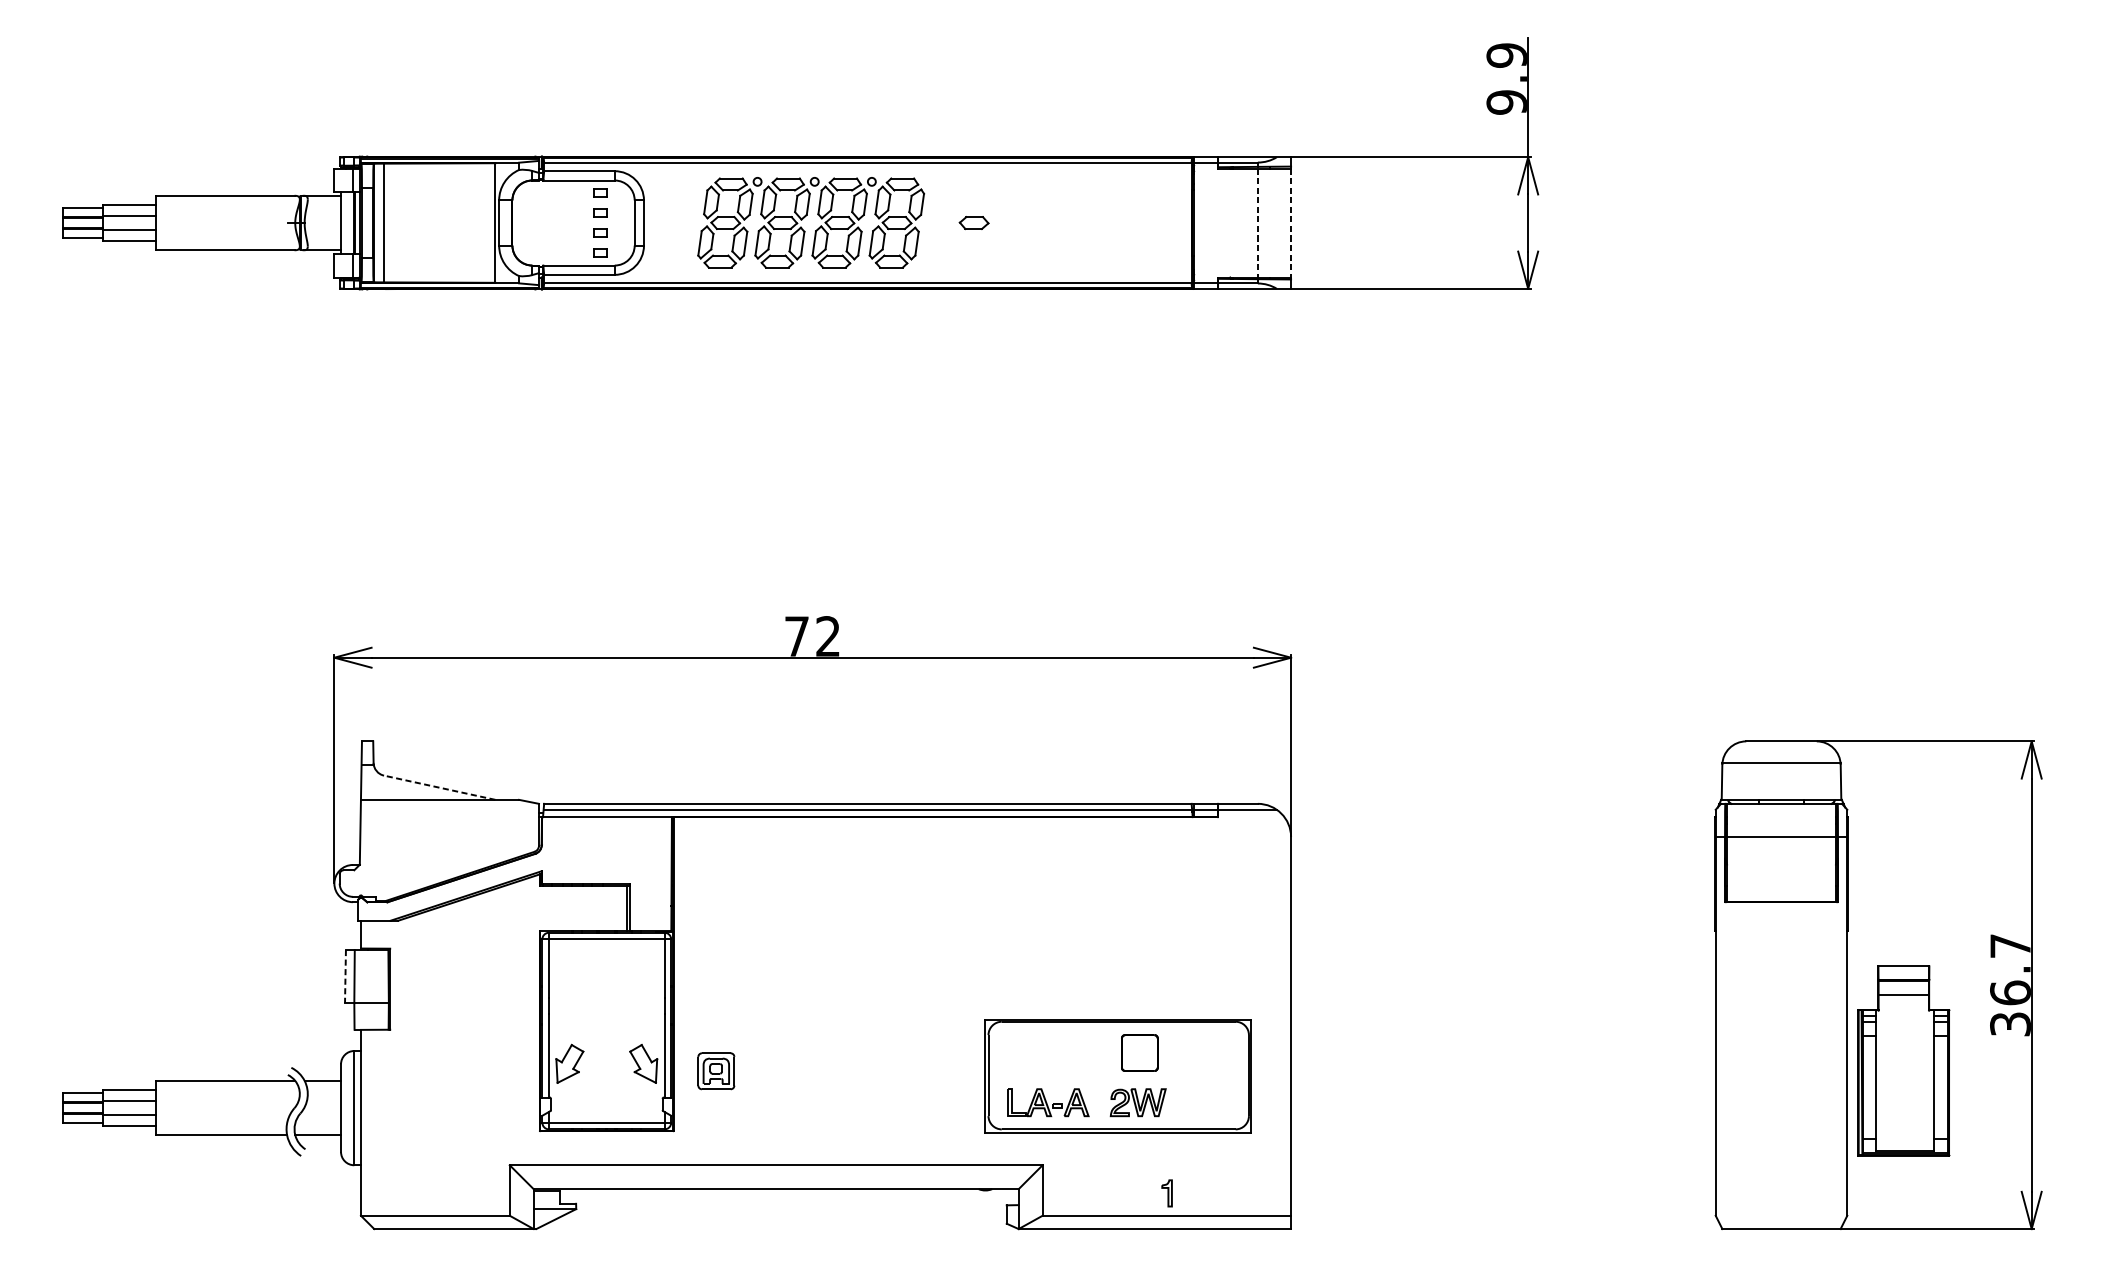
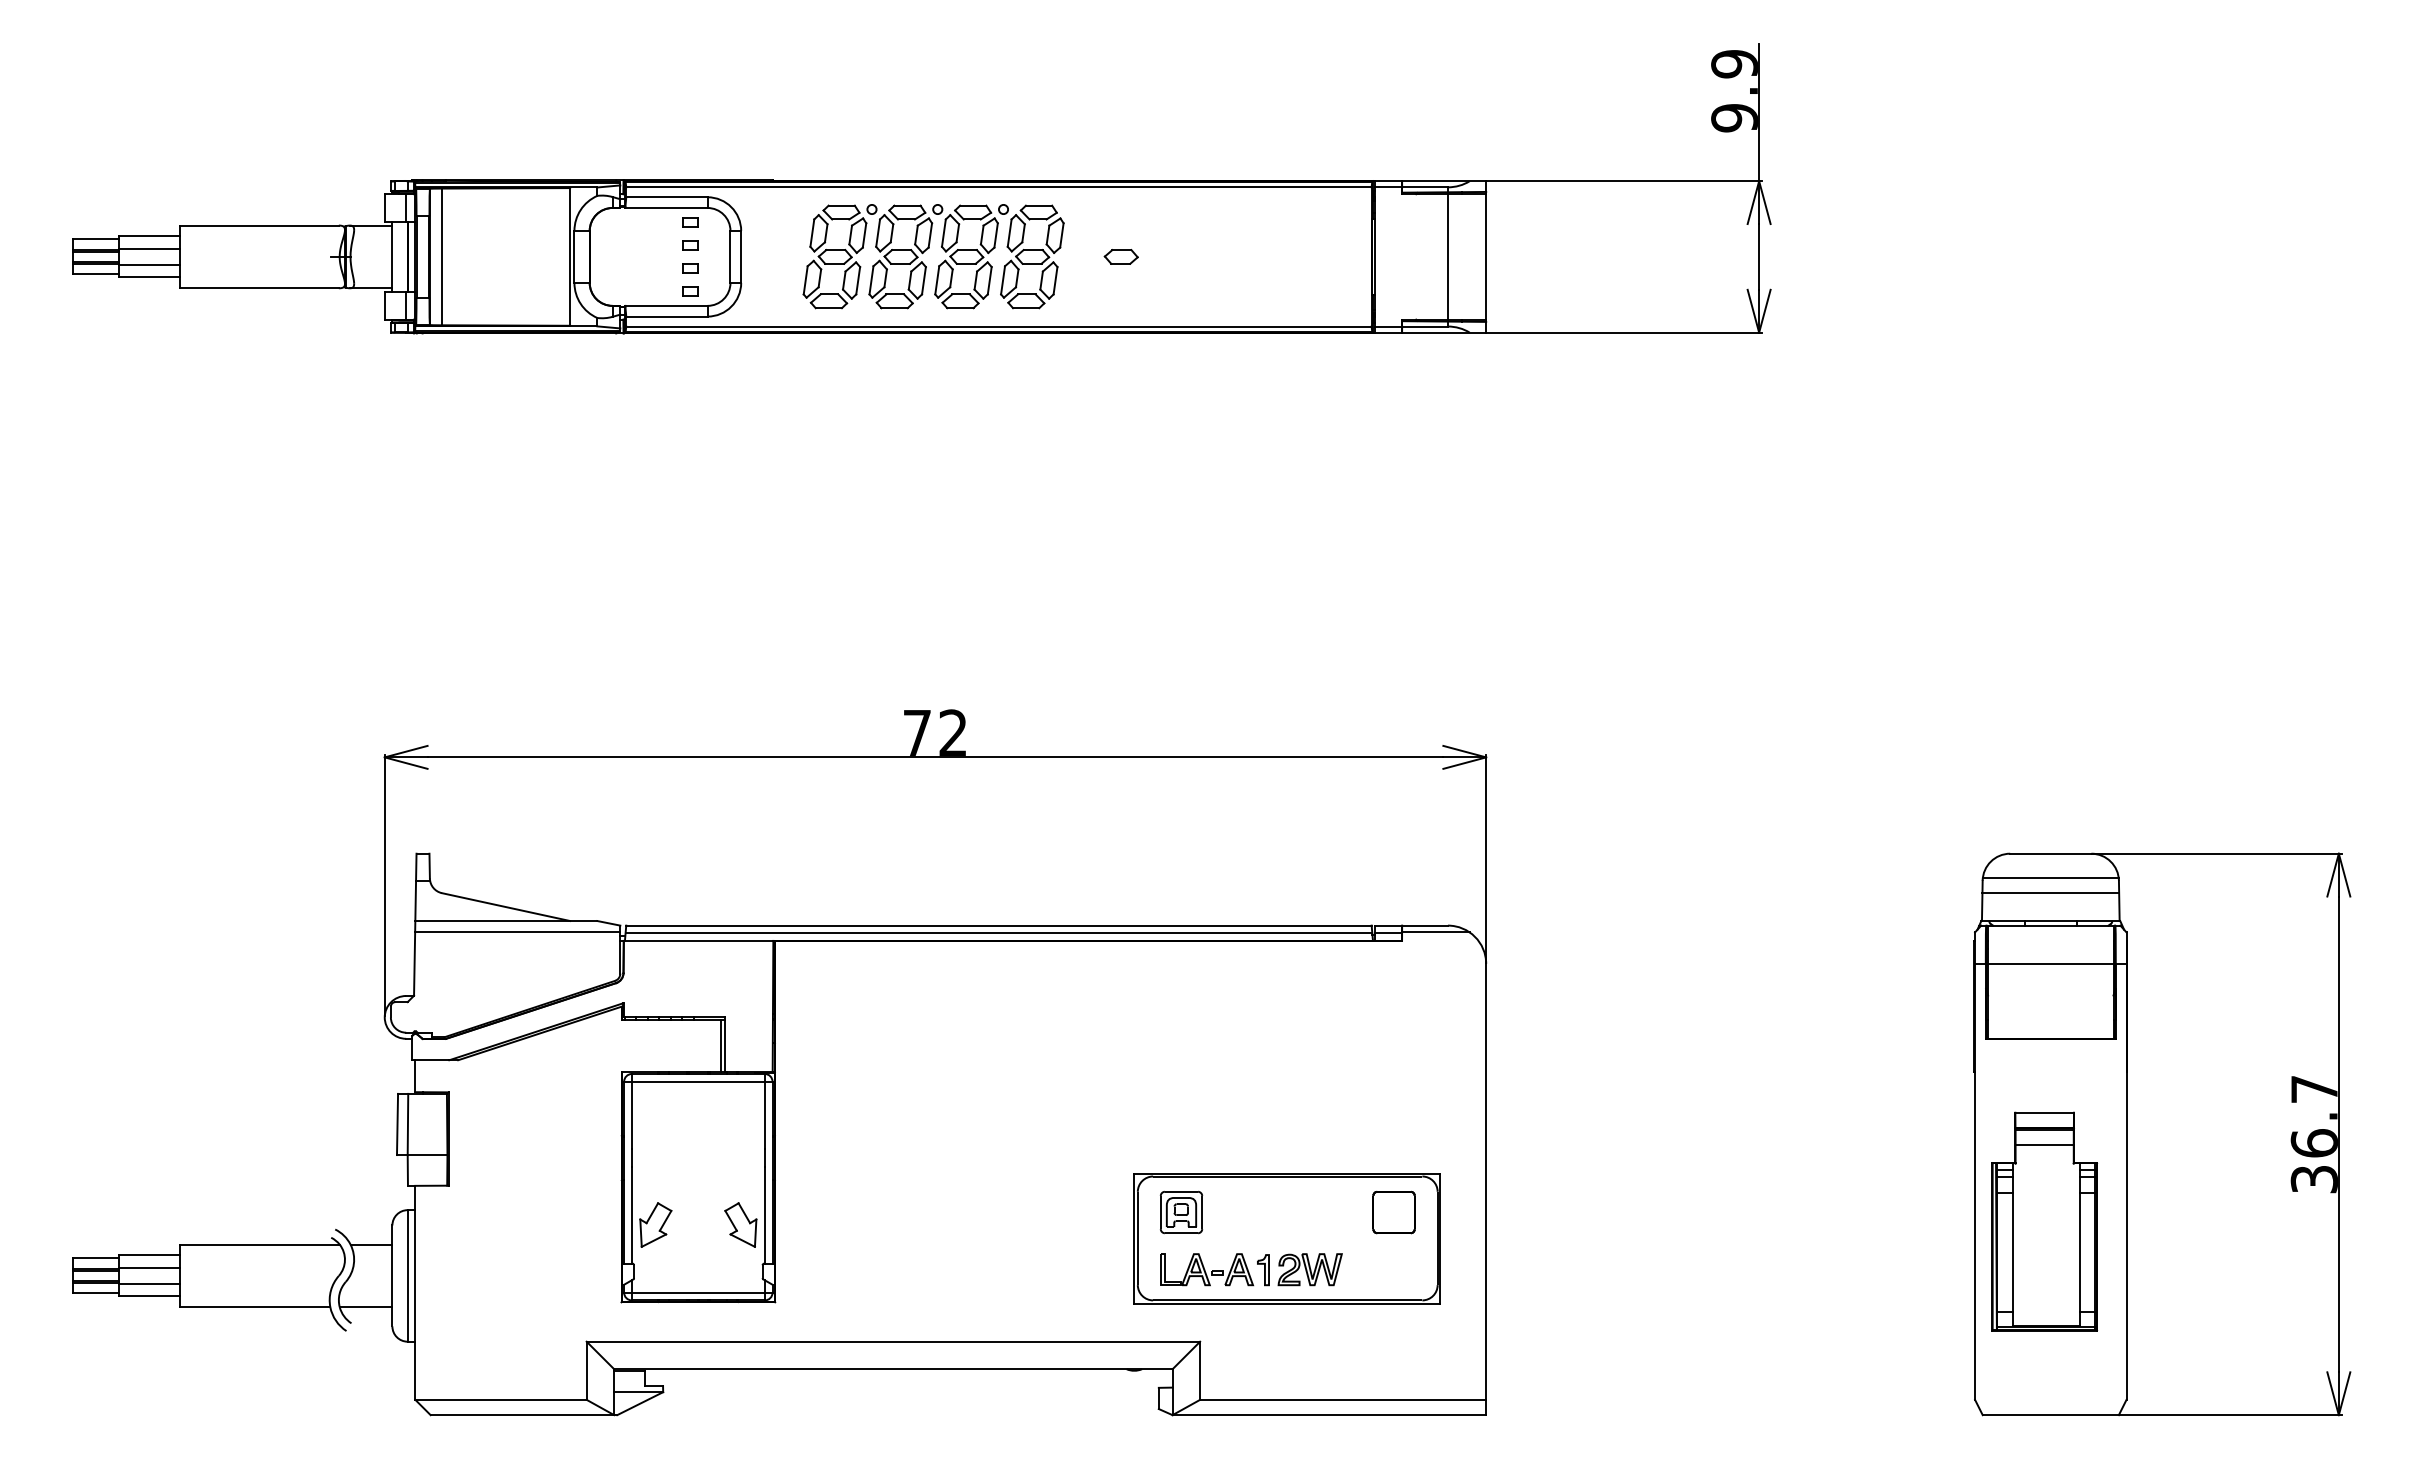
line: (1257, 222) -> (1447, 256), dashed -> solid
line: (1291, 222) -> (1486, 256), dashed -> solid
line: (1781, 775) -> (2050, 893), added
line: (440, 788) -> (506, 907), dashed -> solid
line: (449, 808) -> (517, 931), added
line: (345, 976) -> (397, 1124), dashed -> solid
part: (1139, 1053) -> (1393, 1212), moved
part: (1903, 1060) -> (2044, 1221), moved
part: (716, 1071) -> (1181, 1212), moved
part: (1167, 1193) -> (1263, 1270), moved

